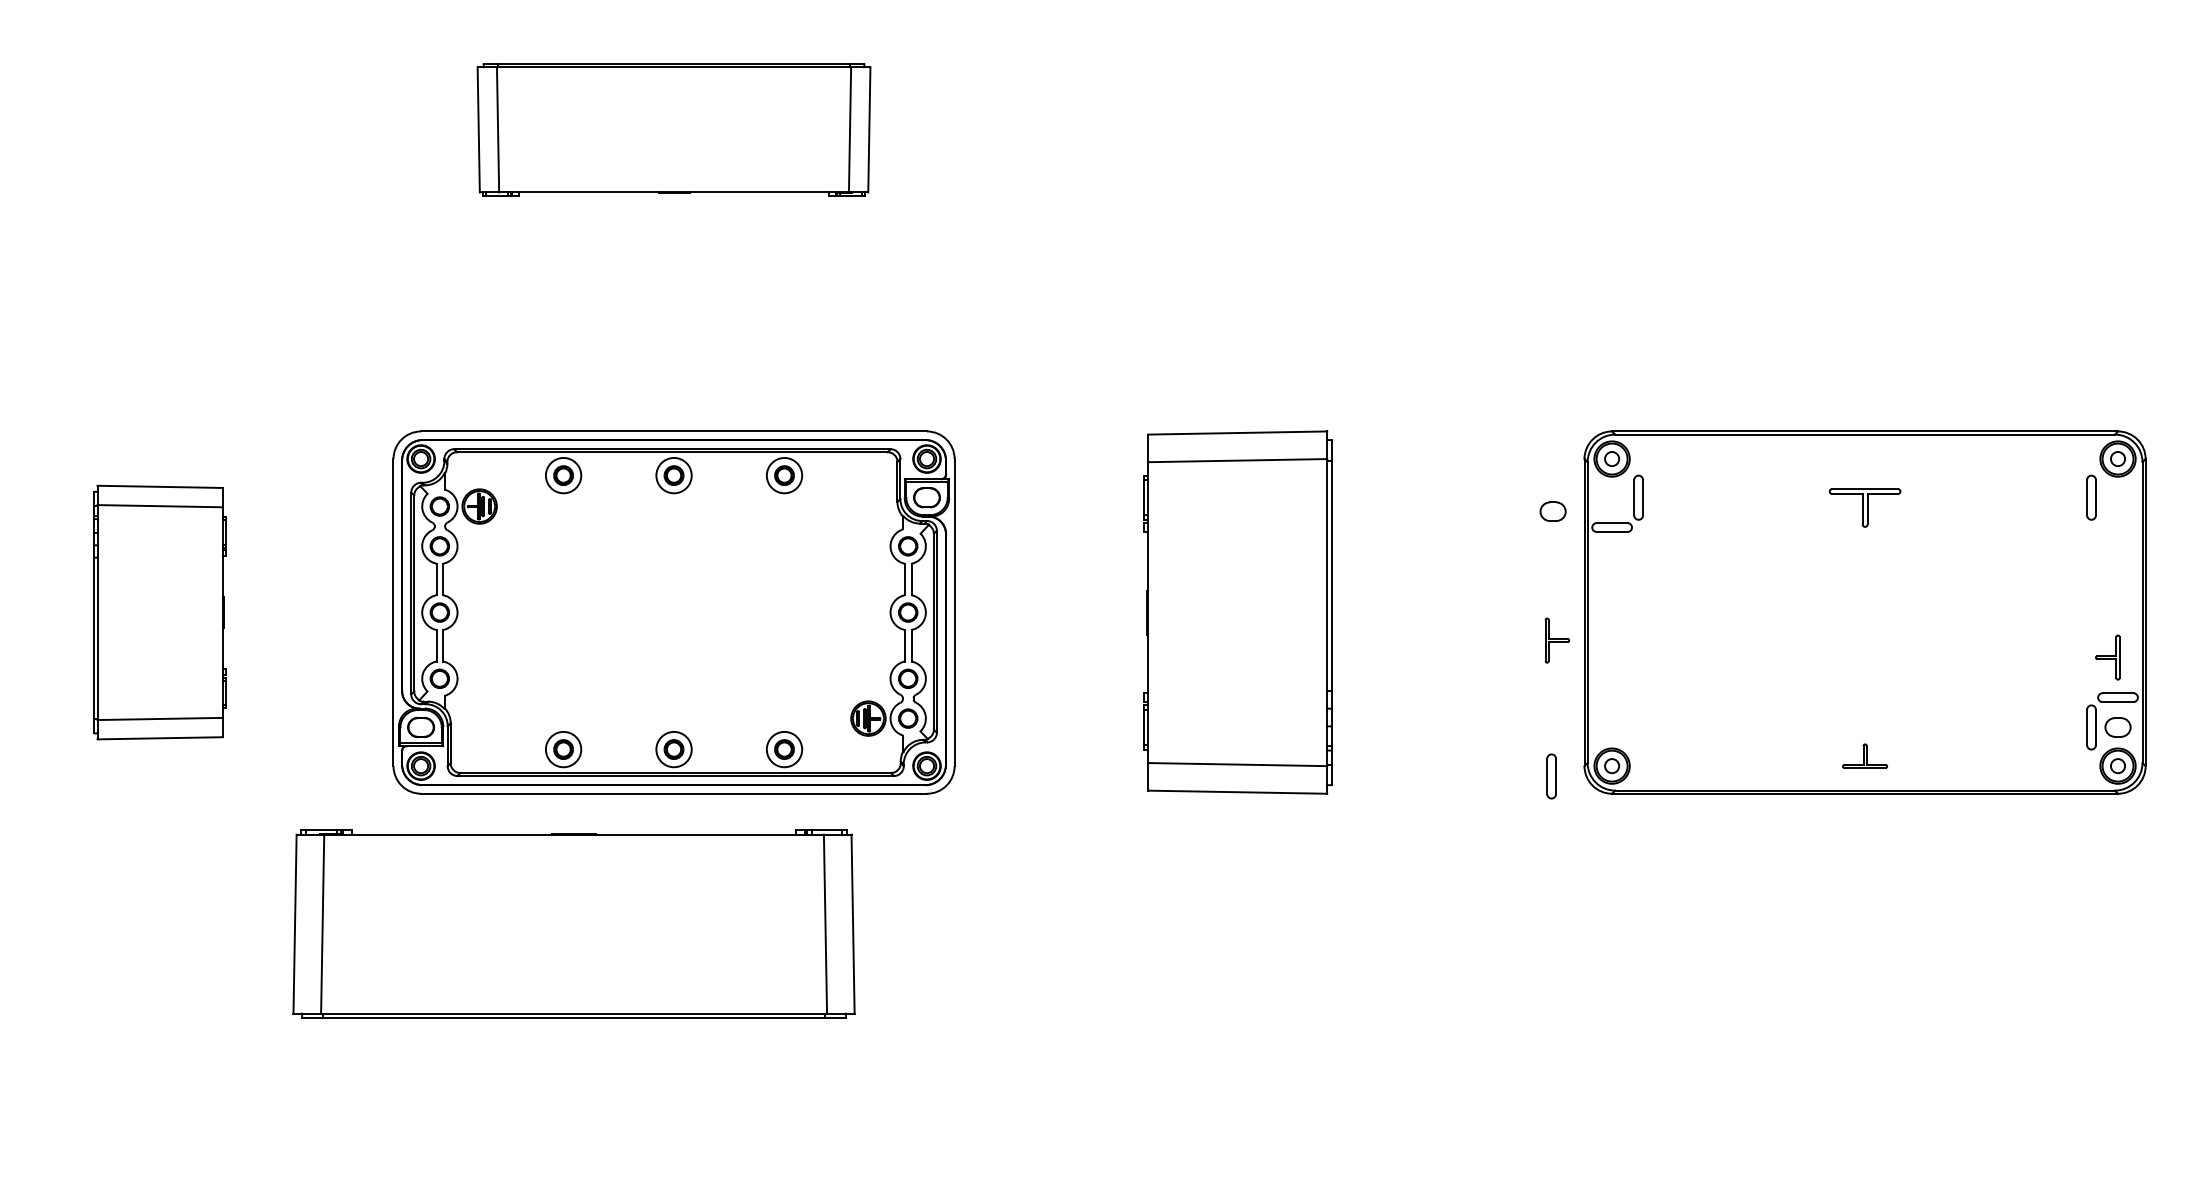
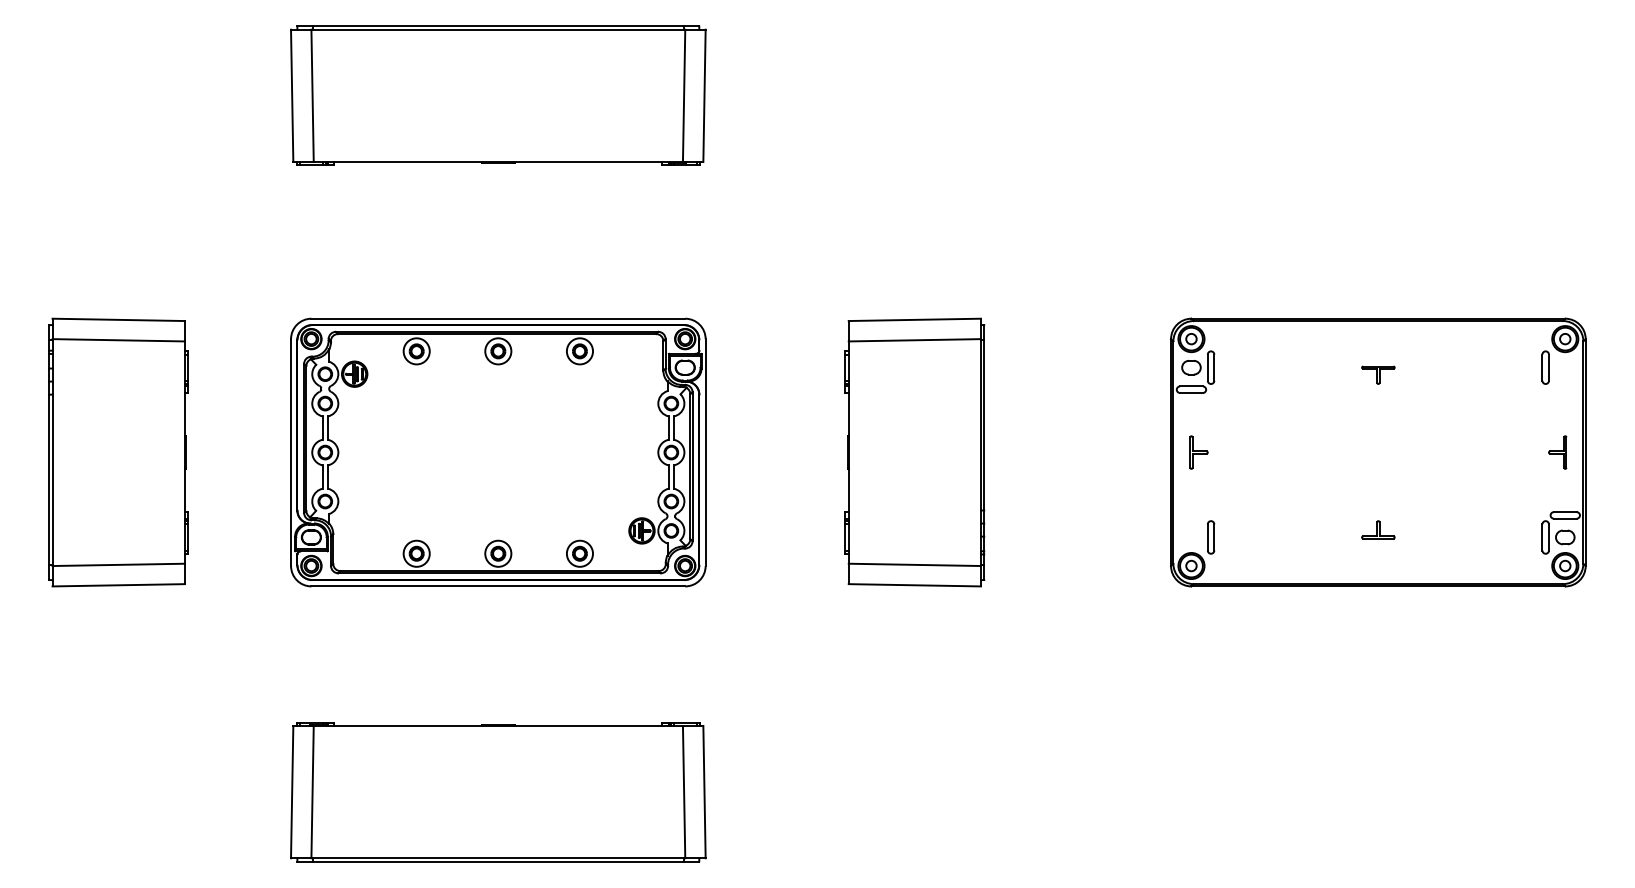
part: (673, 129) -> (497, 95), size x1.43
part: (1864, 507) -> (1377, 374), size x0.62
part: (1552, 511) -> (1191, 367), moved
part: (159, 612) -> (118, 452), size x1.43
part: (1557, 640) -> (1199, 452), moved
part: (2107, 657) -> (1557, 452), moved
part: (1864, 755) -> (1377, 529), moved
part: (1551, 776) -> (1210, 537), moved
part: (573, 923) -> (497, 791), moved

